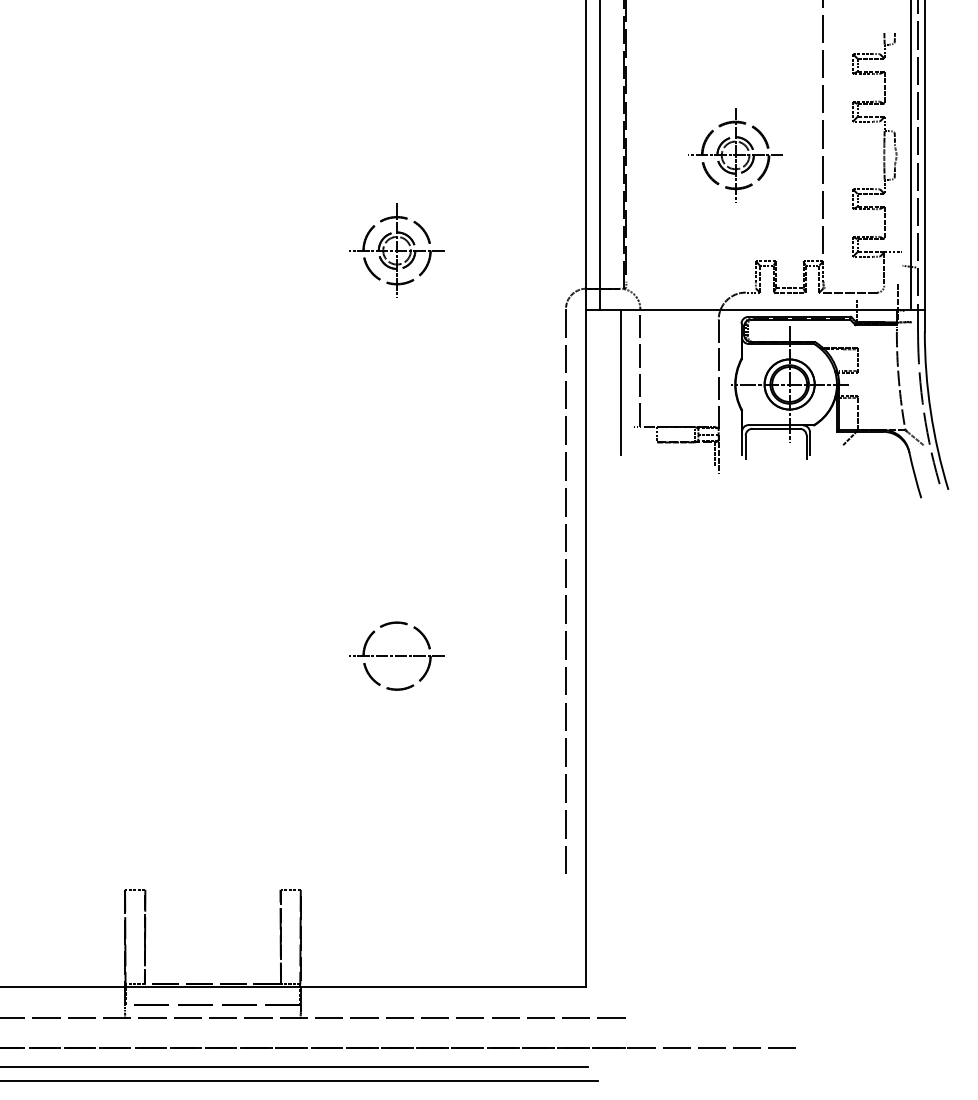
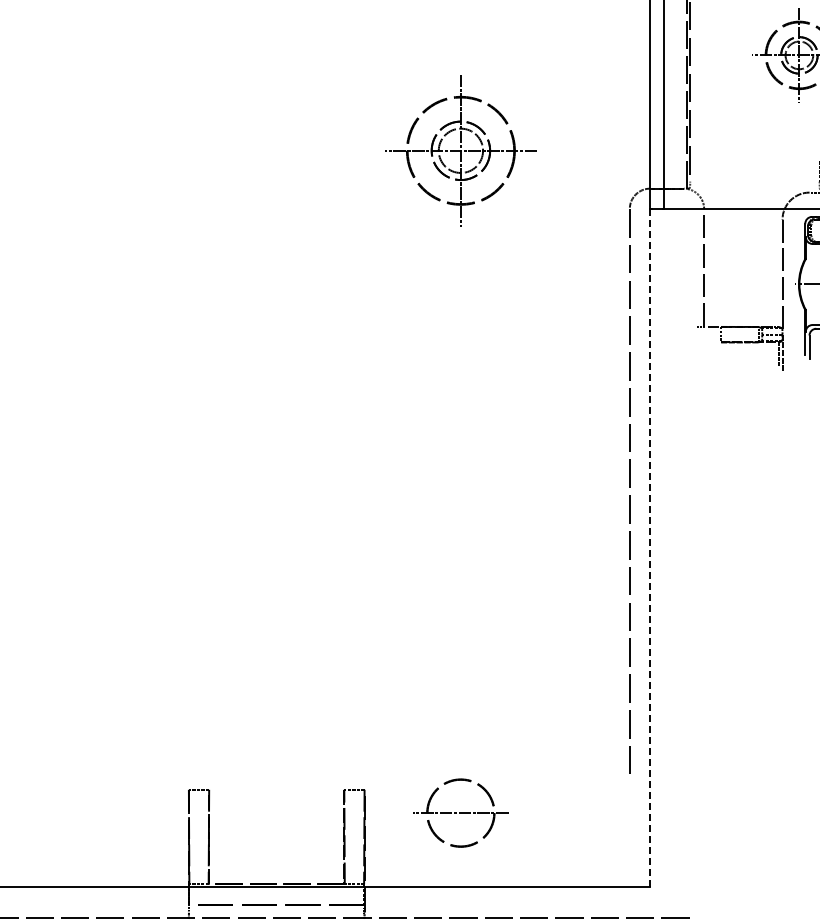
part: (396, 250) -> (460, 150), size x1.6
line: (621, 382) -> (685, 282), removed
line: (586, 648) -> (650, 548), solid -> dashed
part: (396, 655) -> (460, 812), moved

